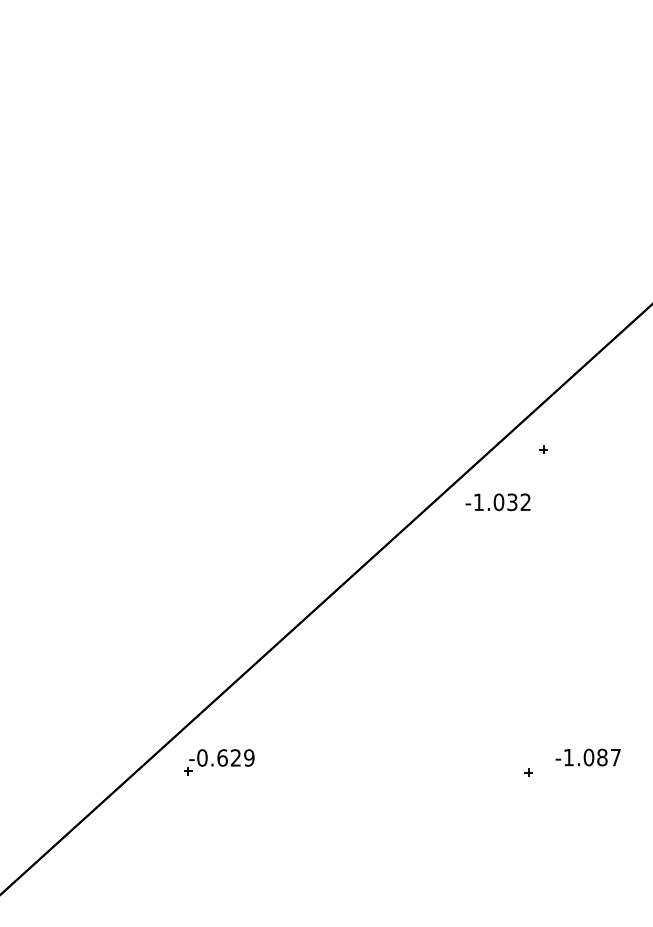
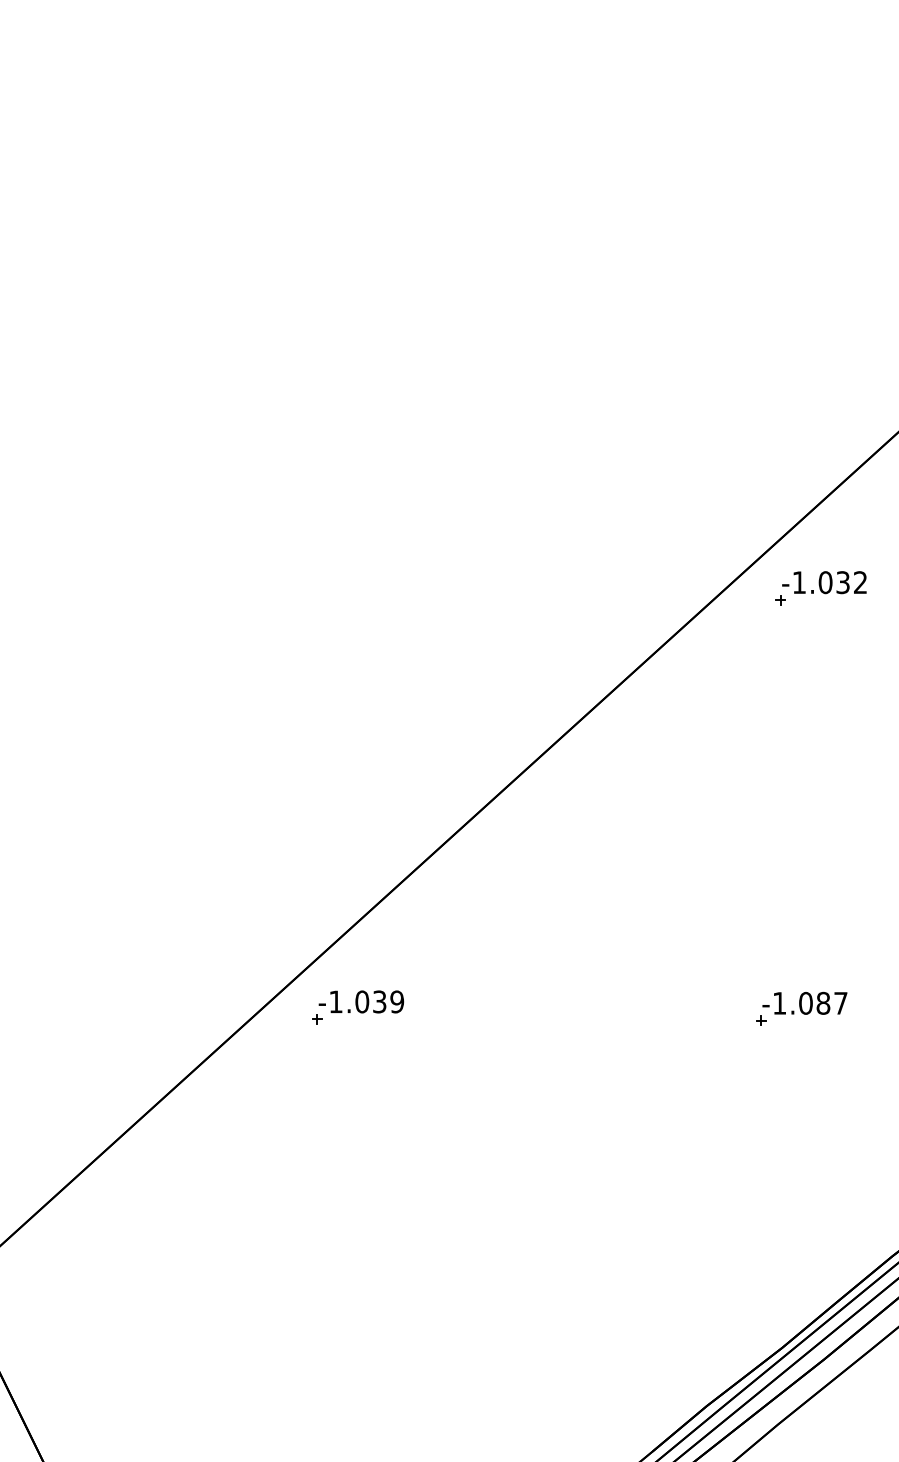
text: (498, 502) -> (824, 582), moved
text: (587, 756) -> (804, 1002), moved
text: (218, 757) -> (357, 1001), -0.629 -> -1.039

